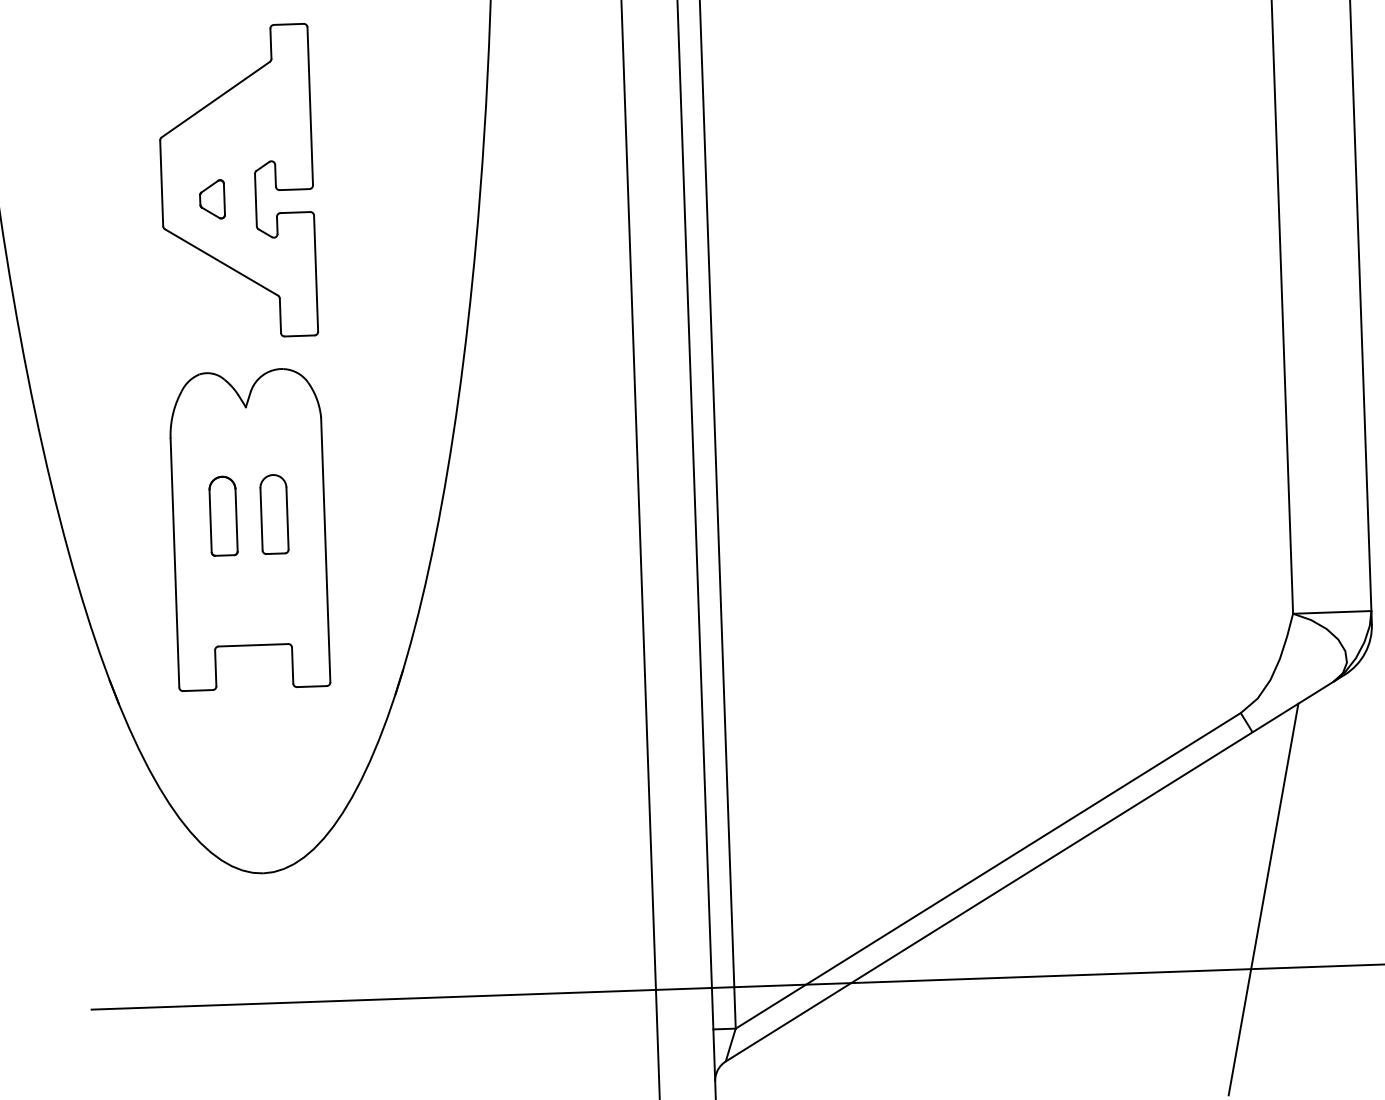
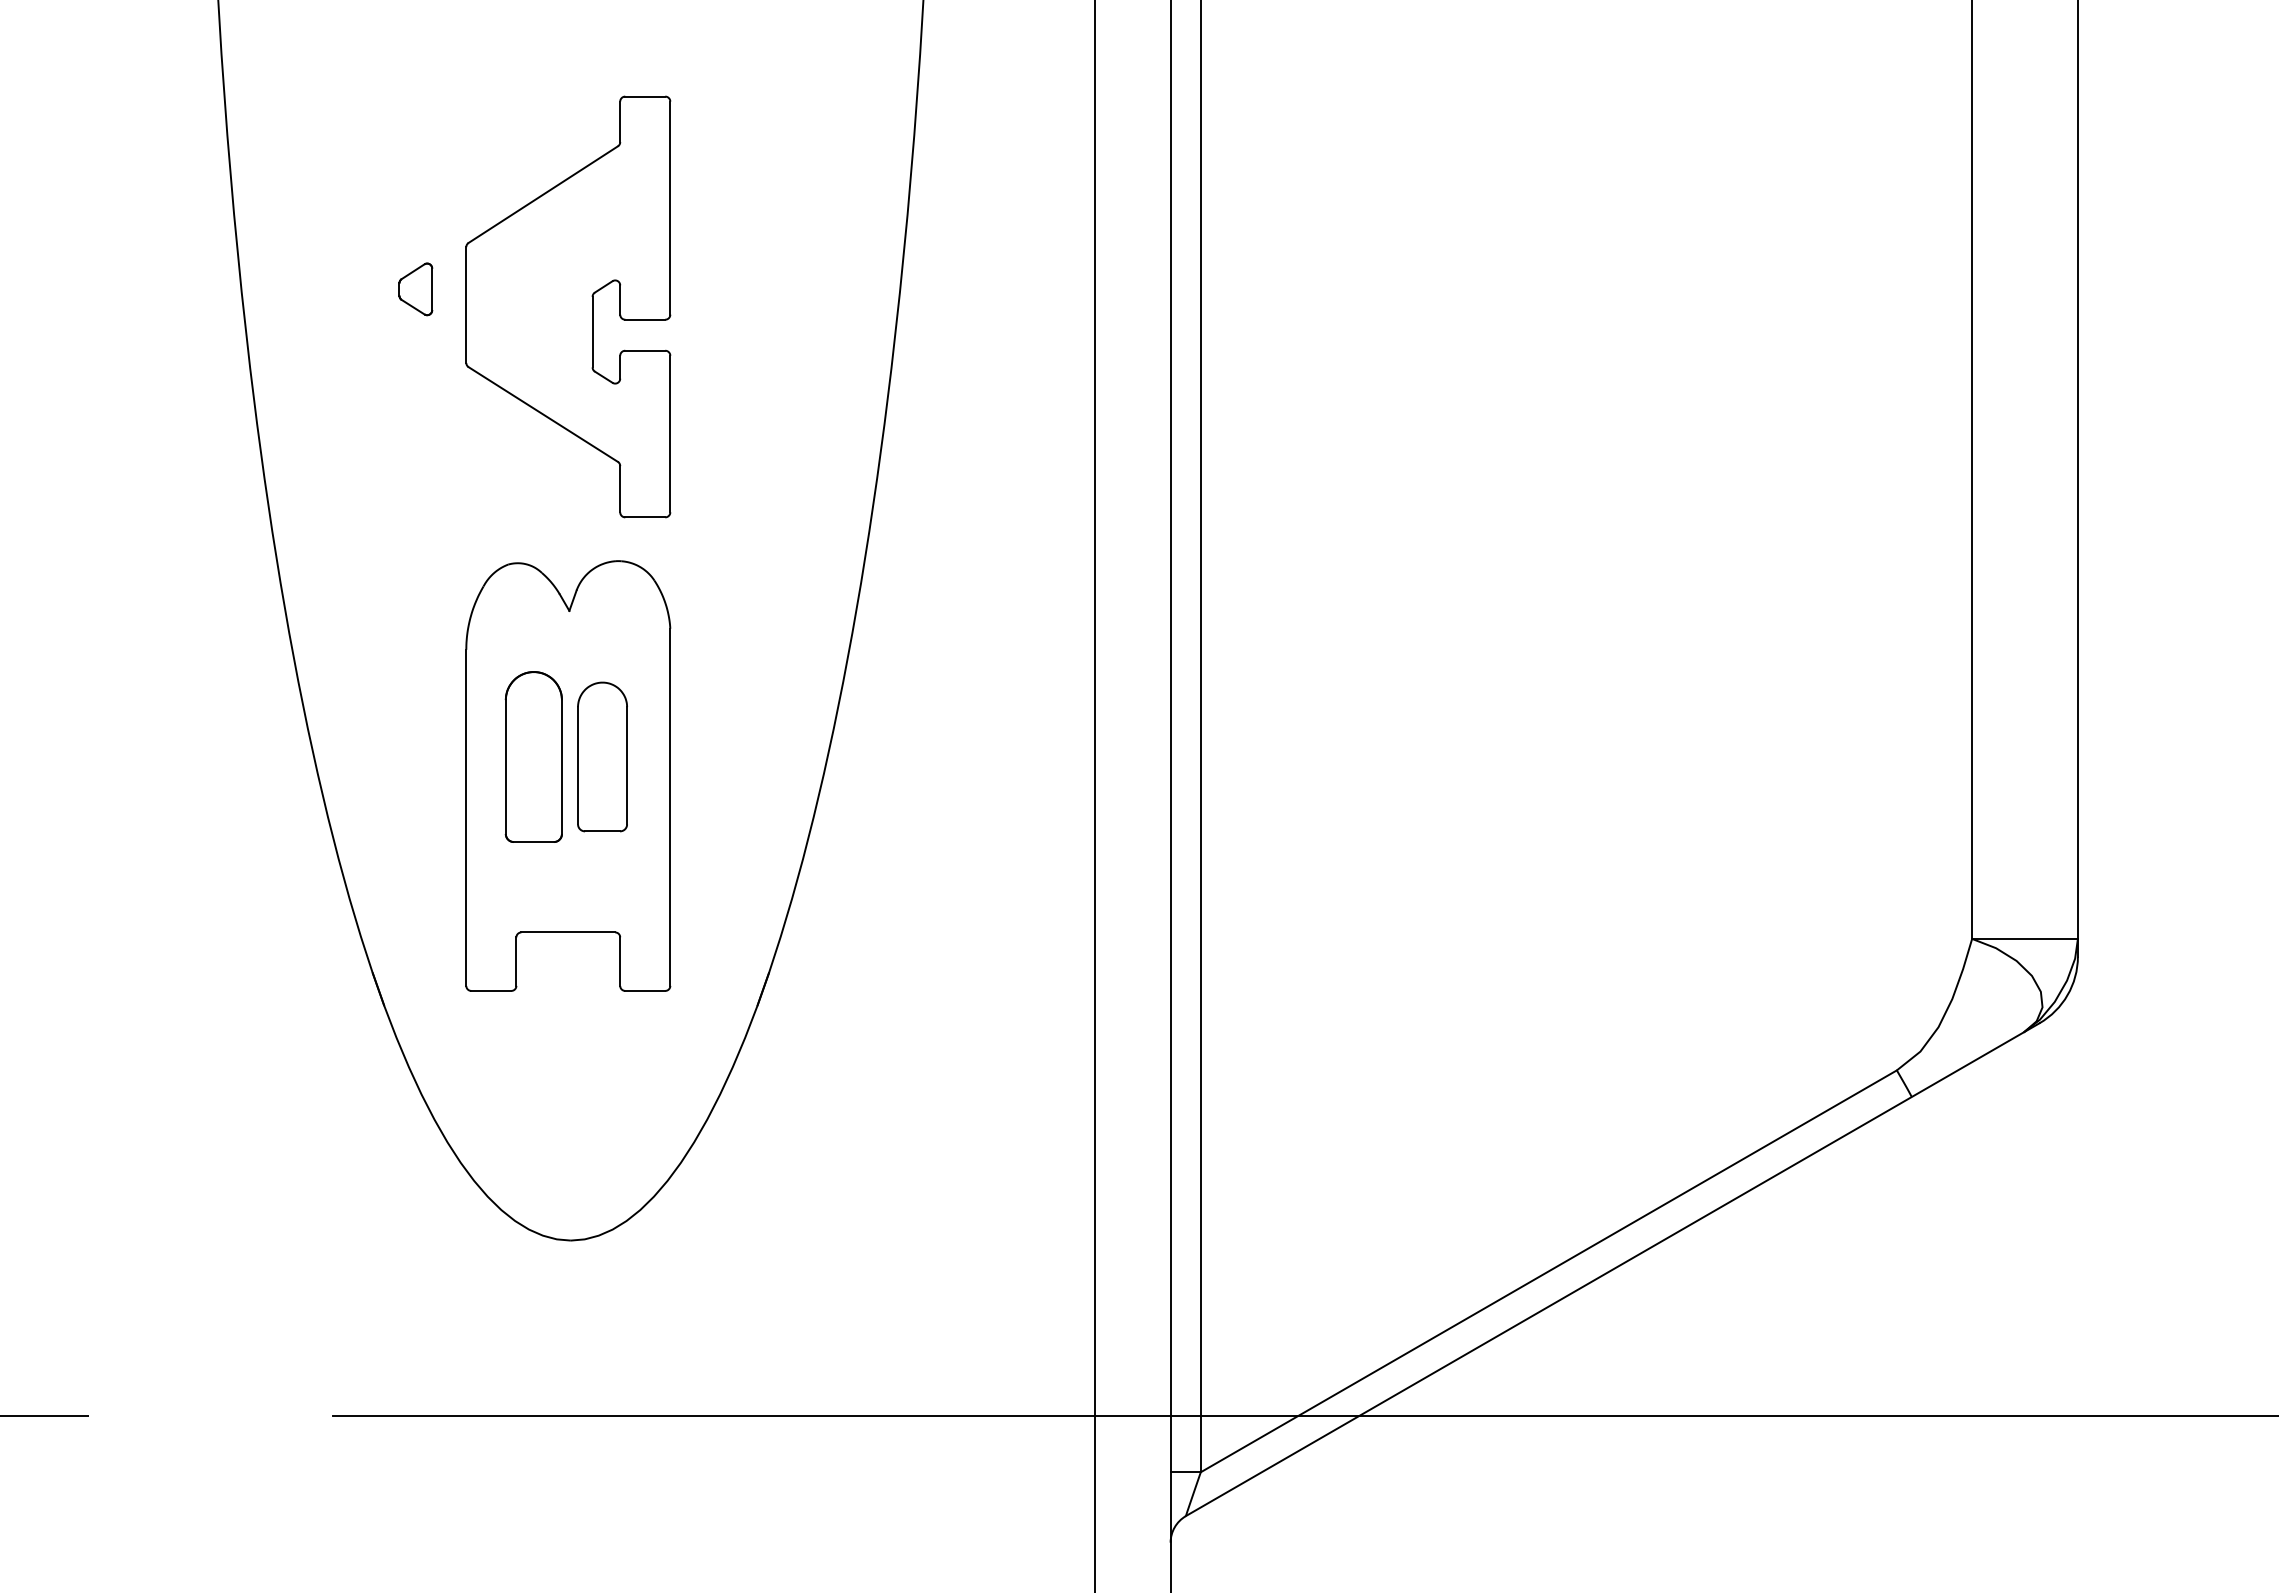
part: (212, 199) -> (415, 289), moved
part: (274, 514) -> (602, 756), size x1.4
part: (223, 515) -> (533, 756), size x1.6
line: (1263, 899) -> (1918, 1322), removed

